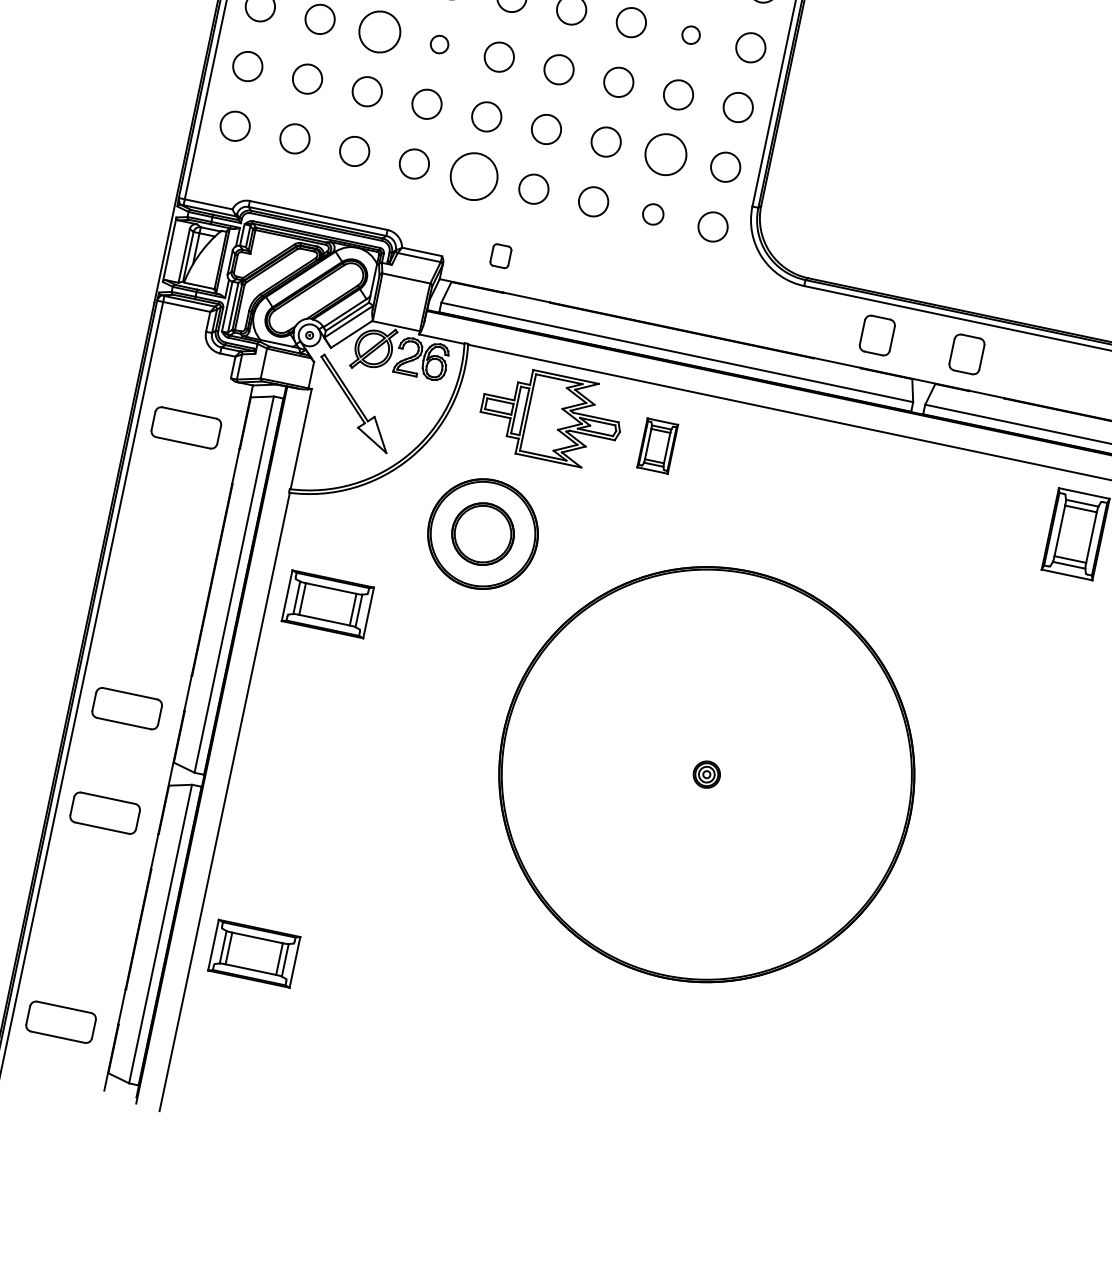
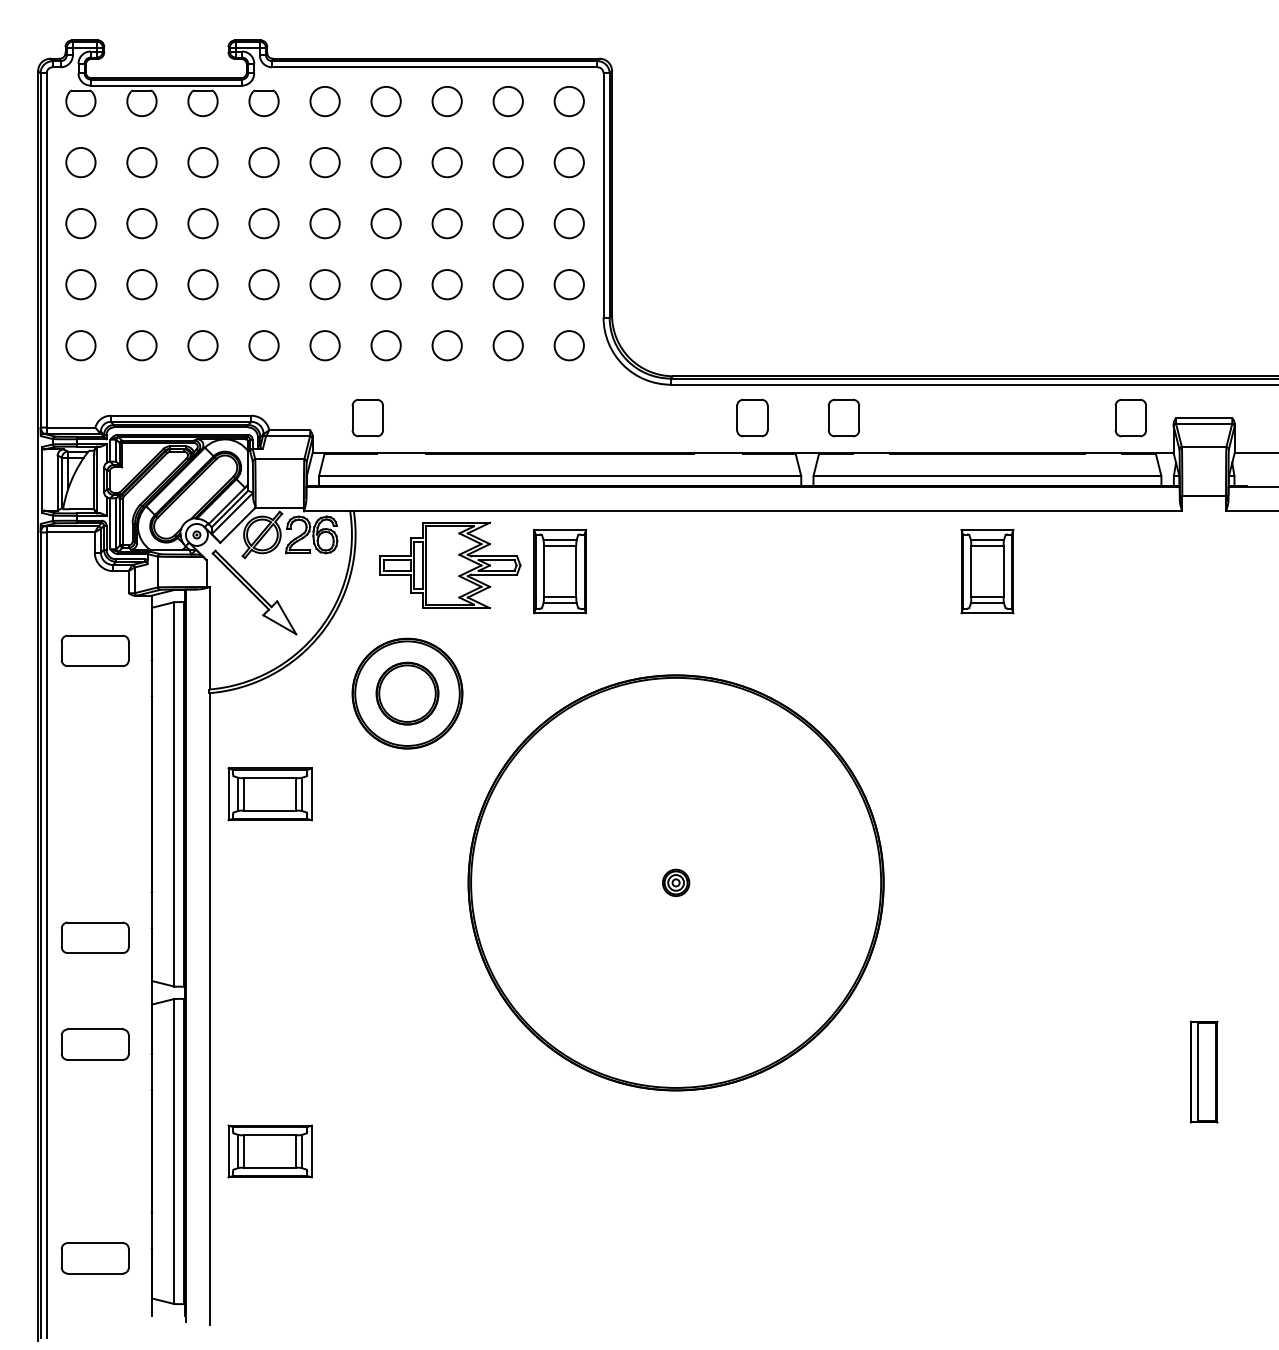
circle: (379, 31) -> (202, 223), size x0.71
circle: (690, 34) -> (507, 162), size x1.67
circle: (439, 44) -> (263, 223), size x1.67
circle: (665, 154) -> (507, 284), size x0.71
circle: (473, 176) -> (324, 345), size x0.62
circle: (652, 214) -> (507, 345), size x1.43
part: (500, 255) -> (367, 417), size x1.67
part: (657, 446) -> (560, 571), size x1.67

